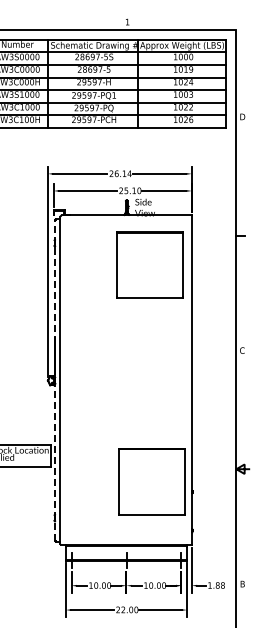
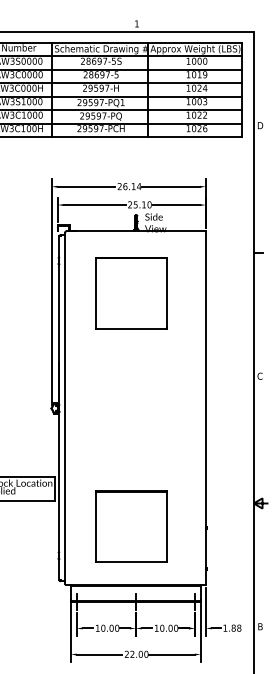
part: (149, 264) -> (131, 292), moved
line: (55, 379) -> (59, 407), dashed -> solid
part: (151, 481) -> (131, 526), moved

